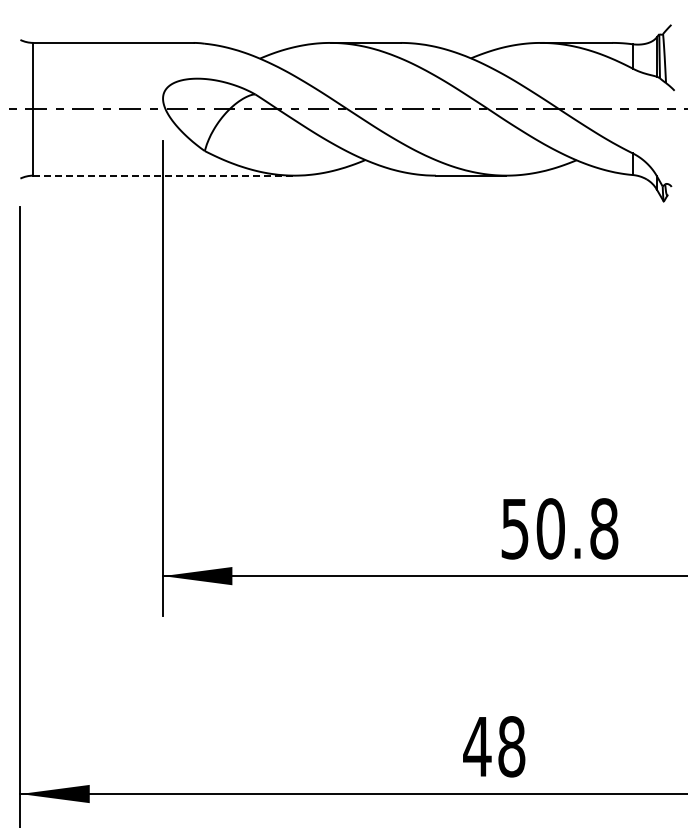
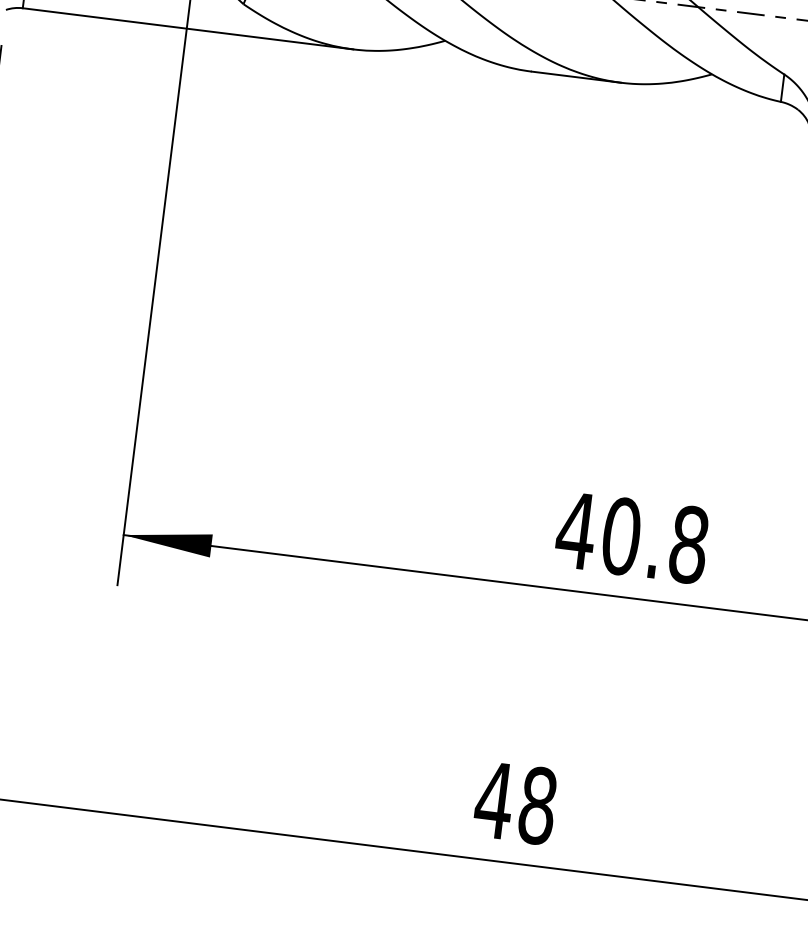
line: (164, 175) -> (188, 28), dashed -> solid
text: (514, 529) -> (575, 531), 50.8 -> 40.8

